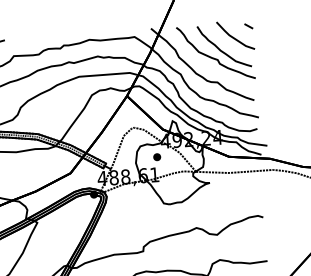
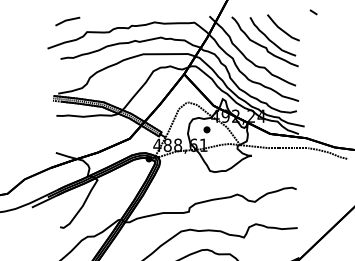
line: (248, 26) -> (313, 12), moved

